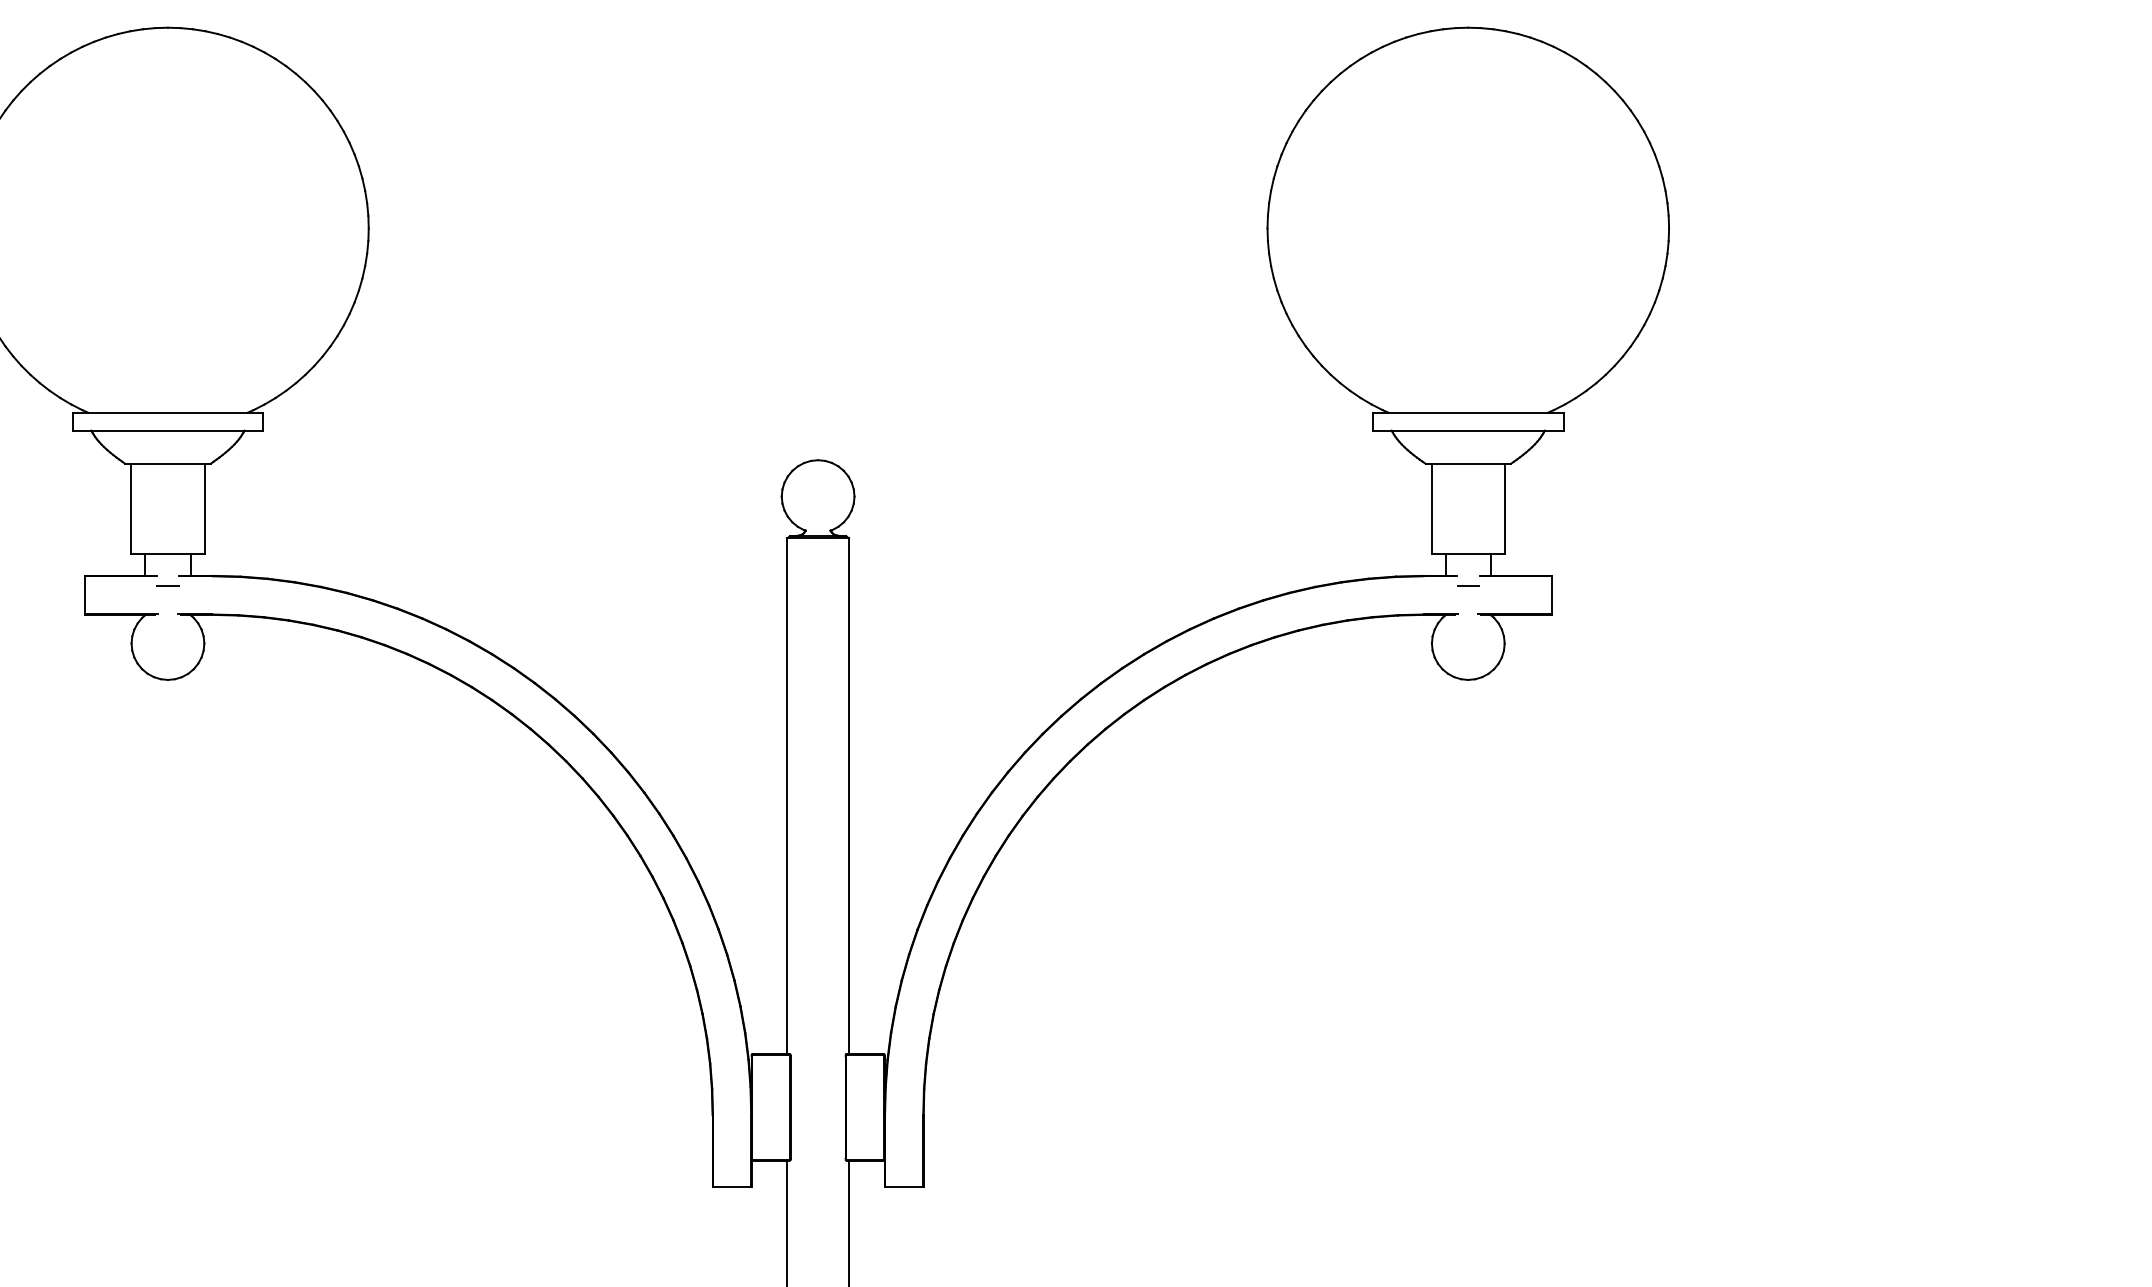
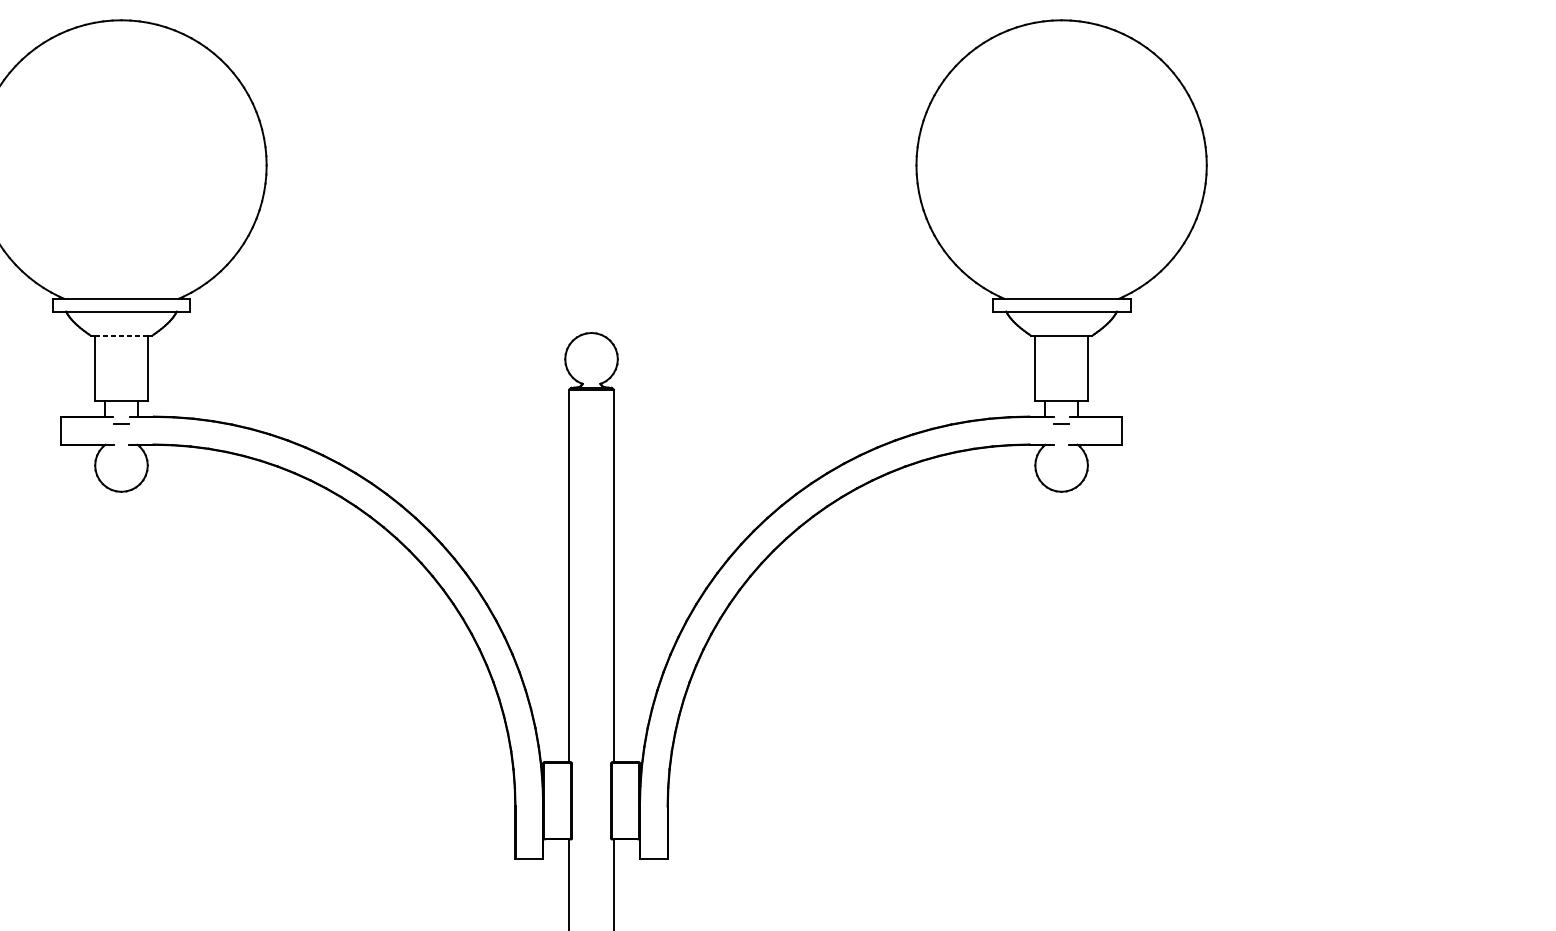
line: (167, 463) -> (121, 335), solid -> dashed

